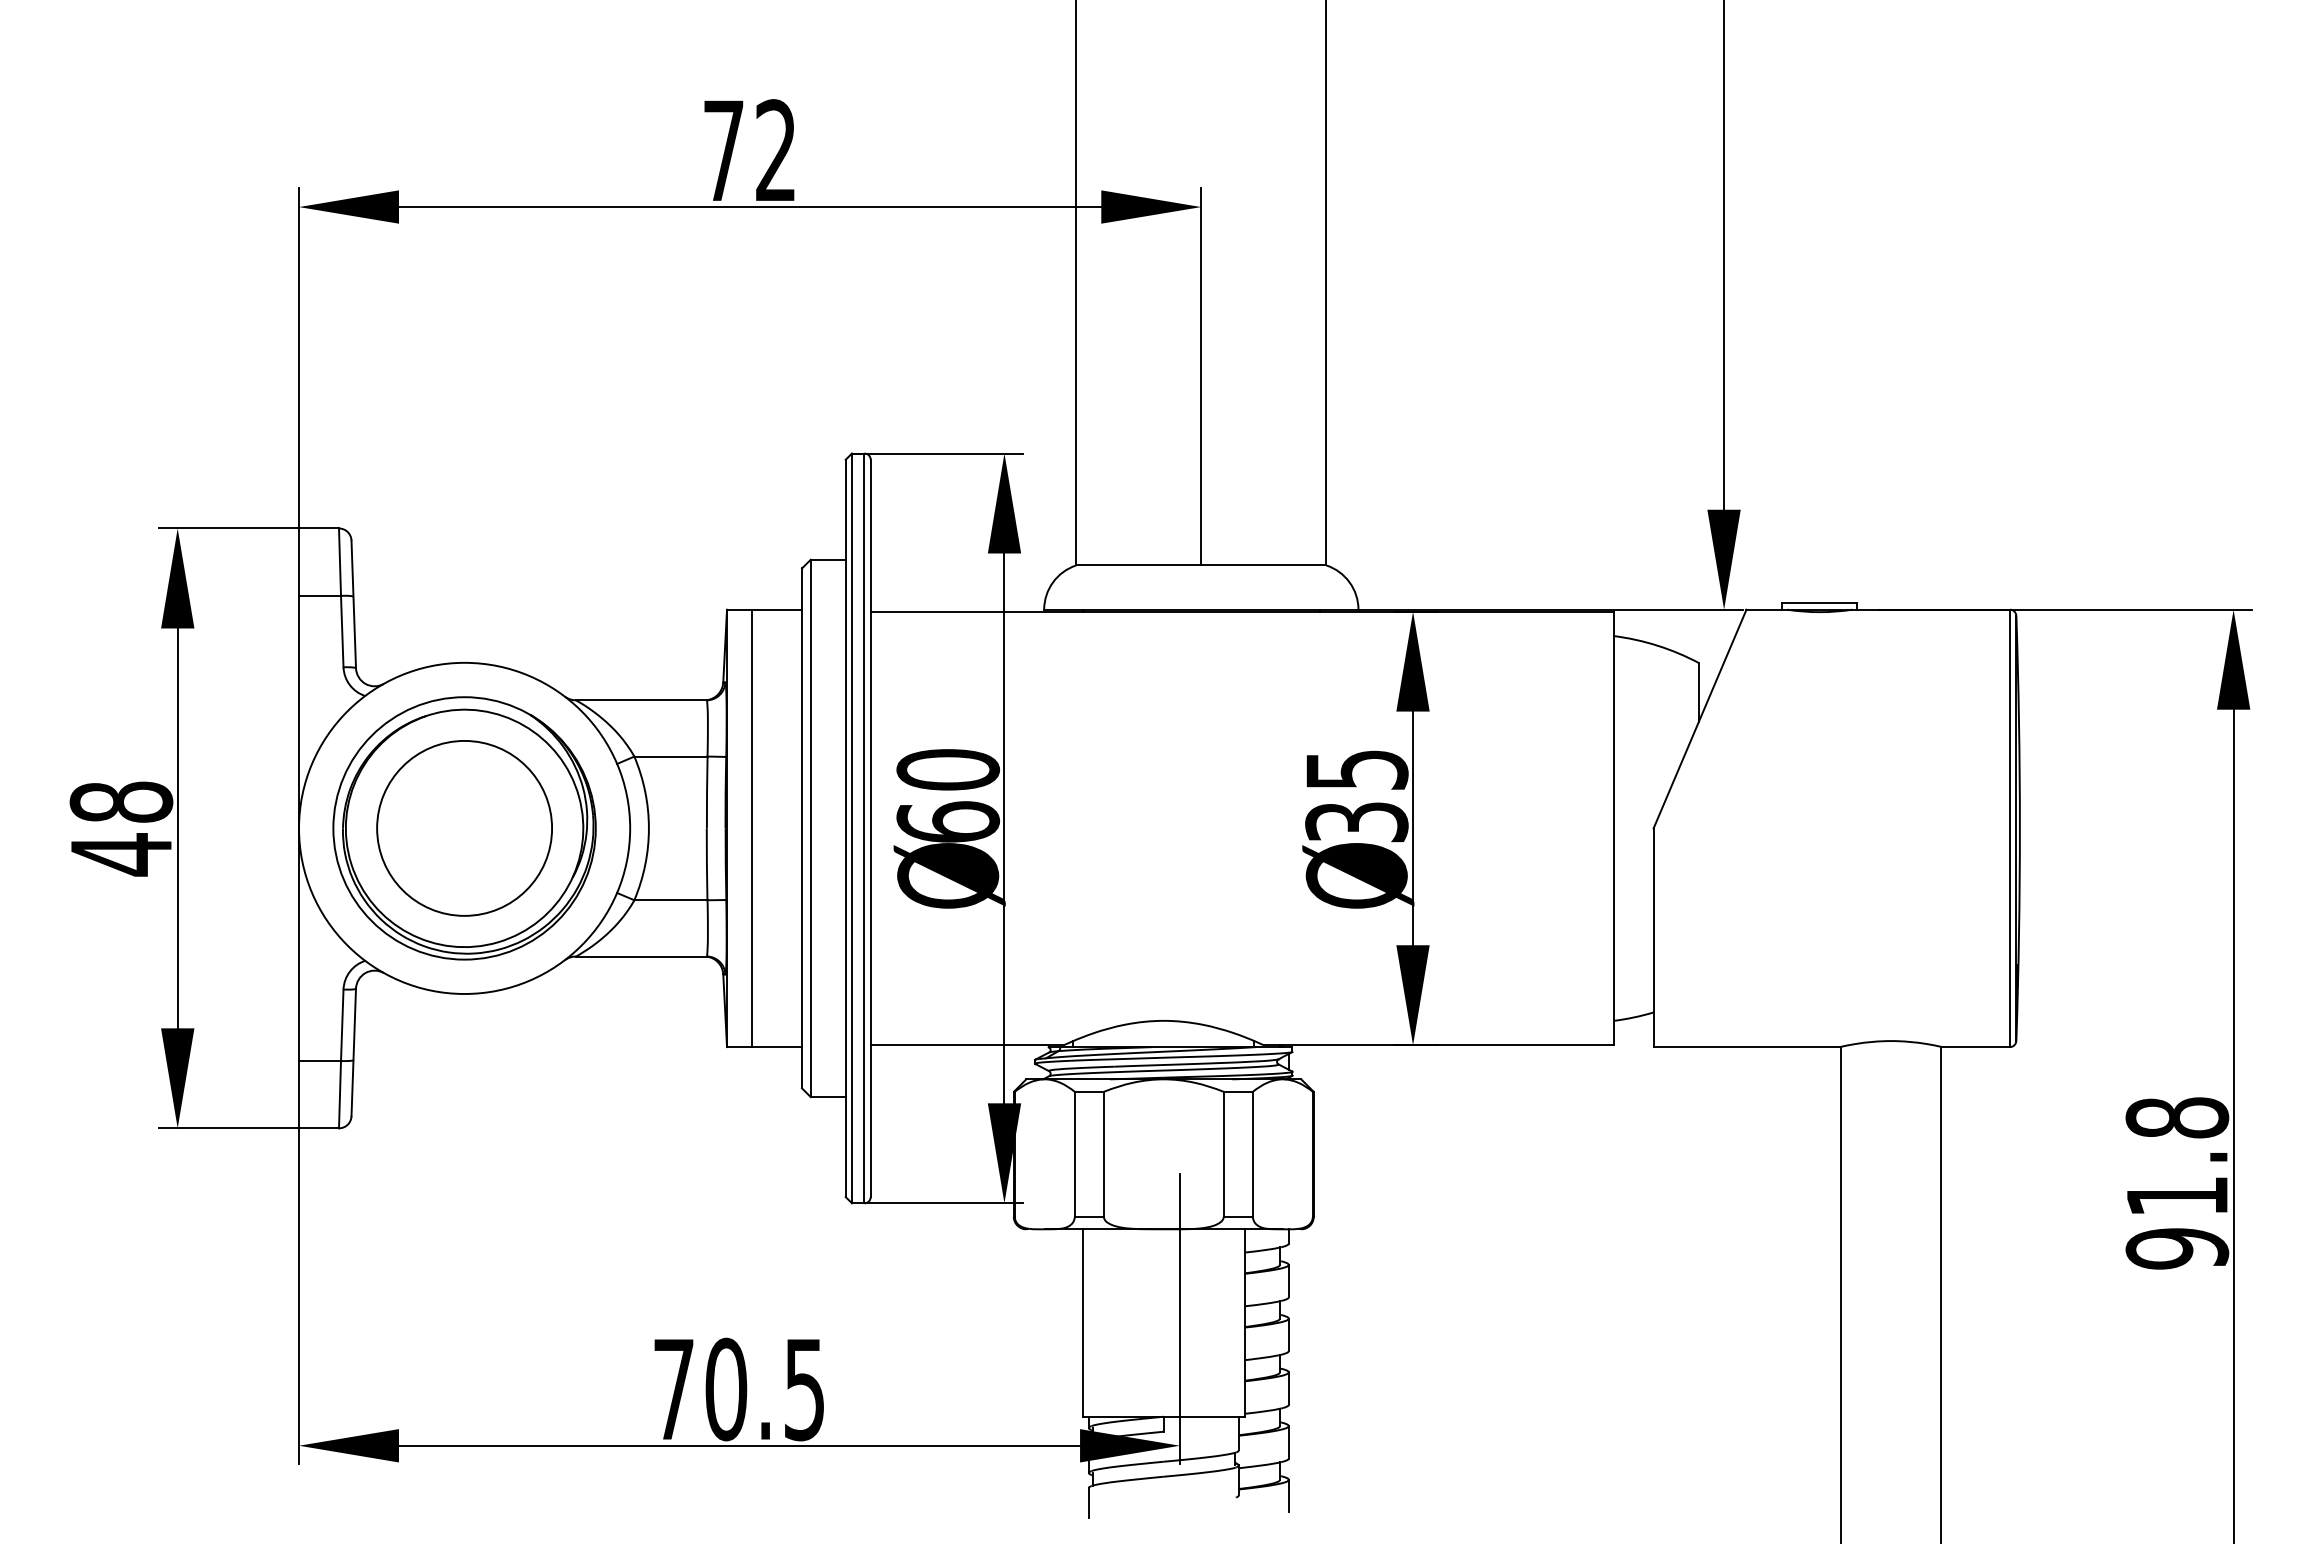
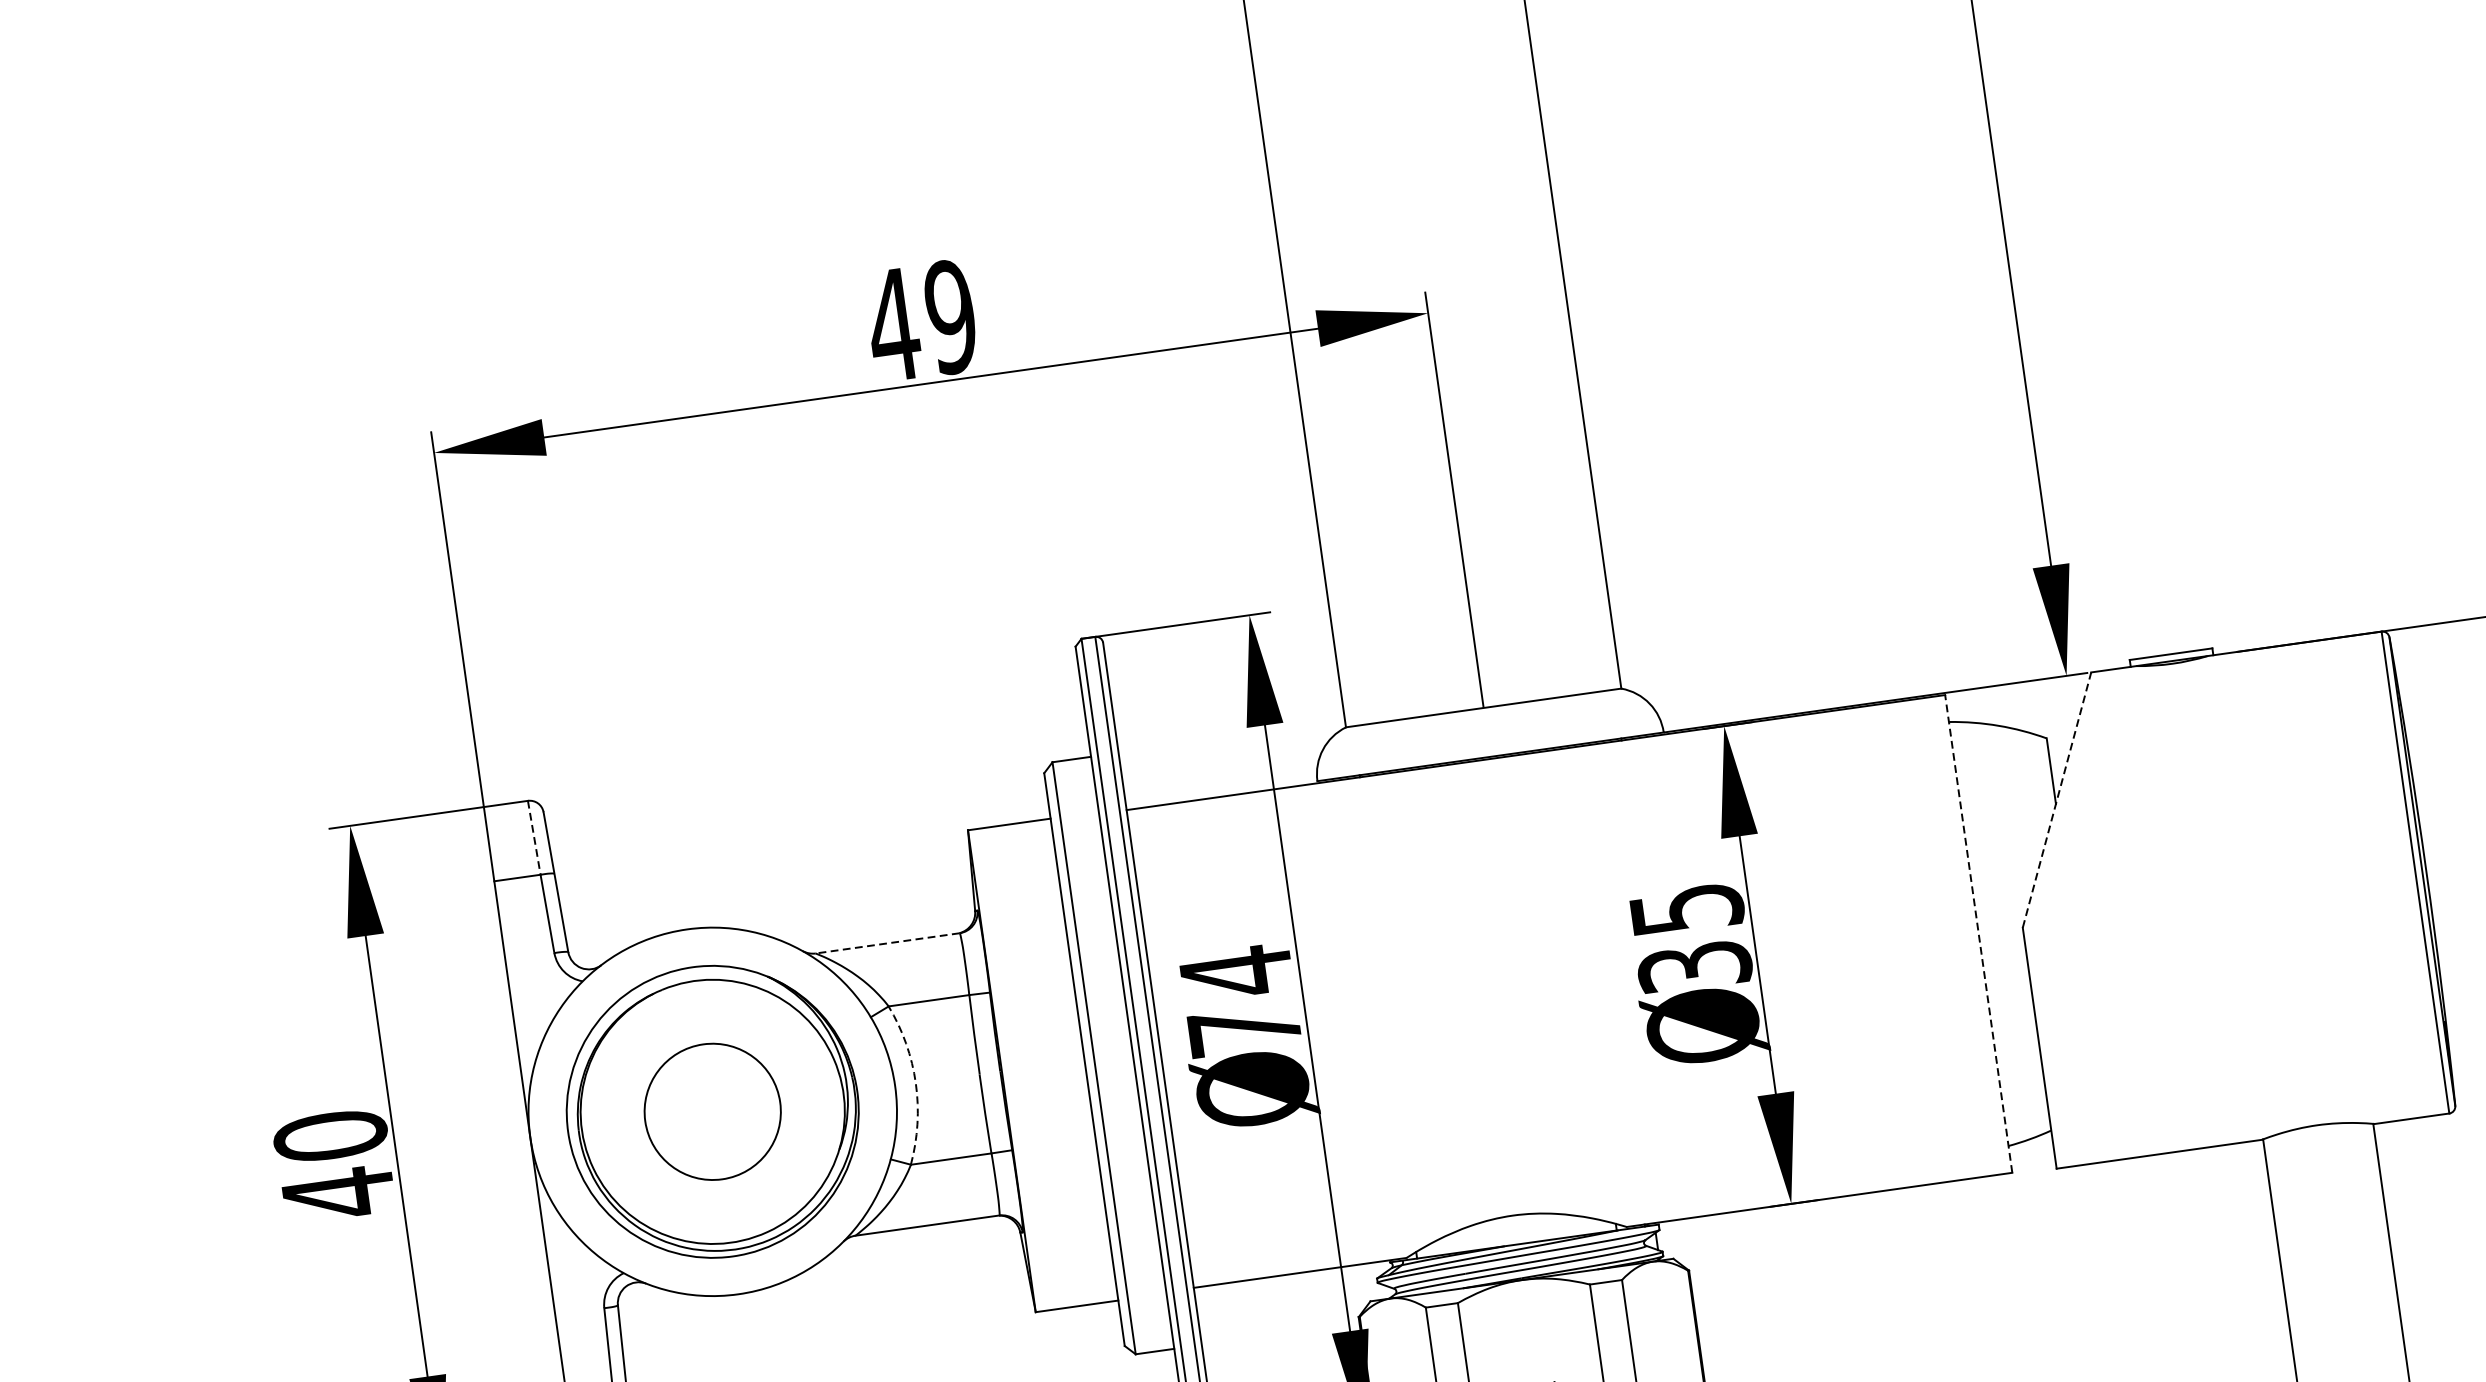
text: (748, 150) -> (920, 320), 72 -> 49
line: (340, 562) -> (534, 838), solid -> dashed
line: (640, 700) -> (886, 943), solid -> dashed
line: (1700, 719) -> (2057, 800), solid -> dashed
text: (948, 795) -> (1240, 1000), 60 -> 74
text: (121, 801) -> (330, 1135), 48 -> 40
circle: (464, 827) -> (712, 1110), size x0.7
arc: (648, 828) -> (915, 1083), solid -> dashed
line: (752, 828) -> (1029, 1067), removed
line: (1613, 828) -> (1978, 934), solid -> dashed

